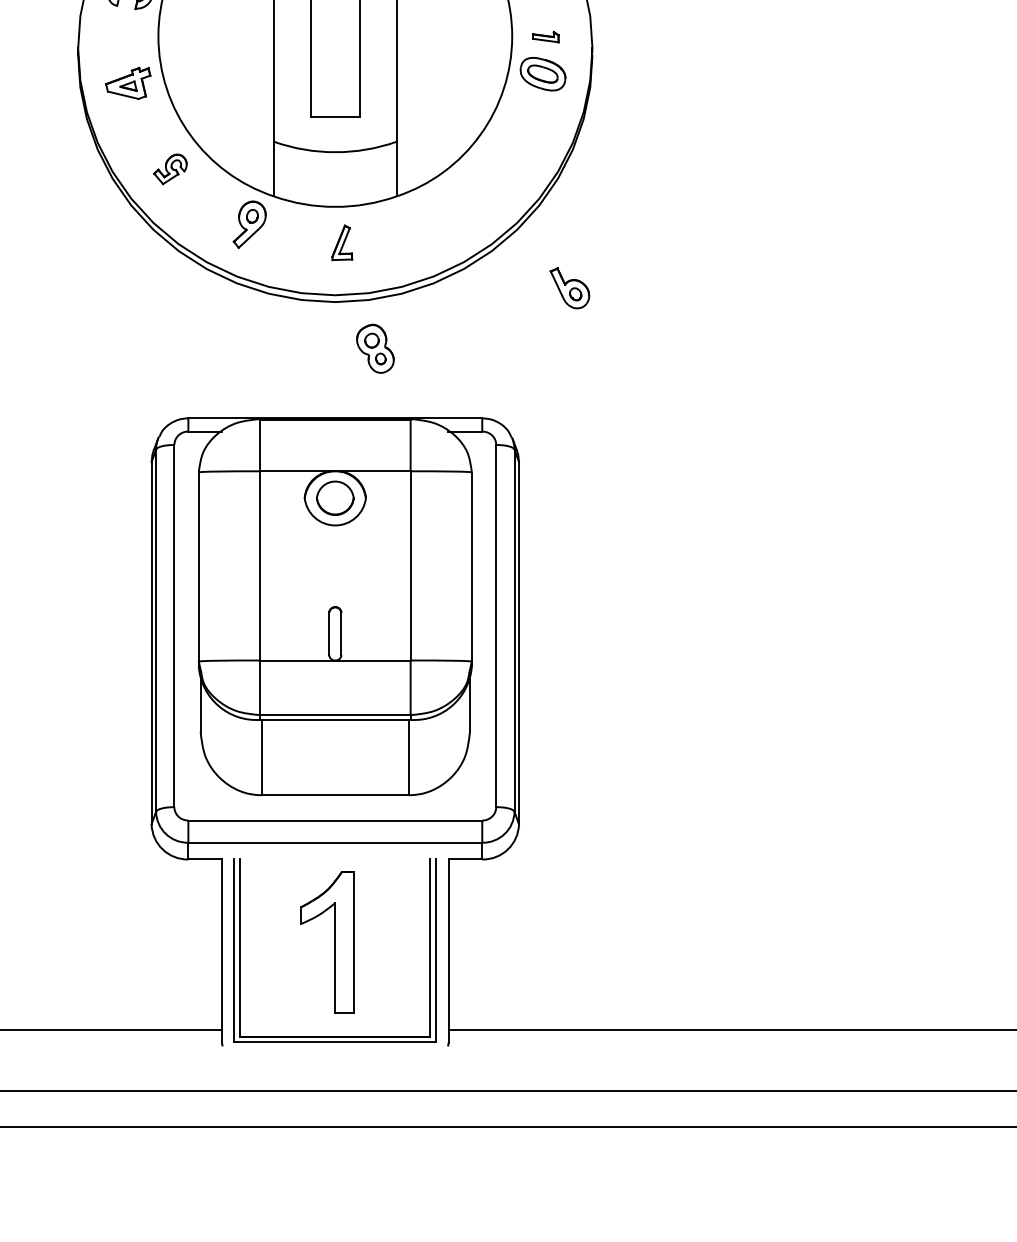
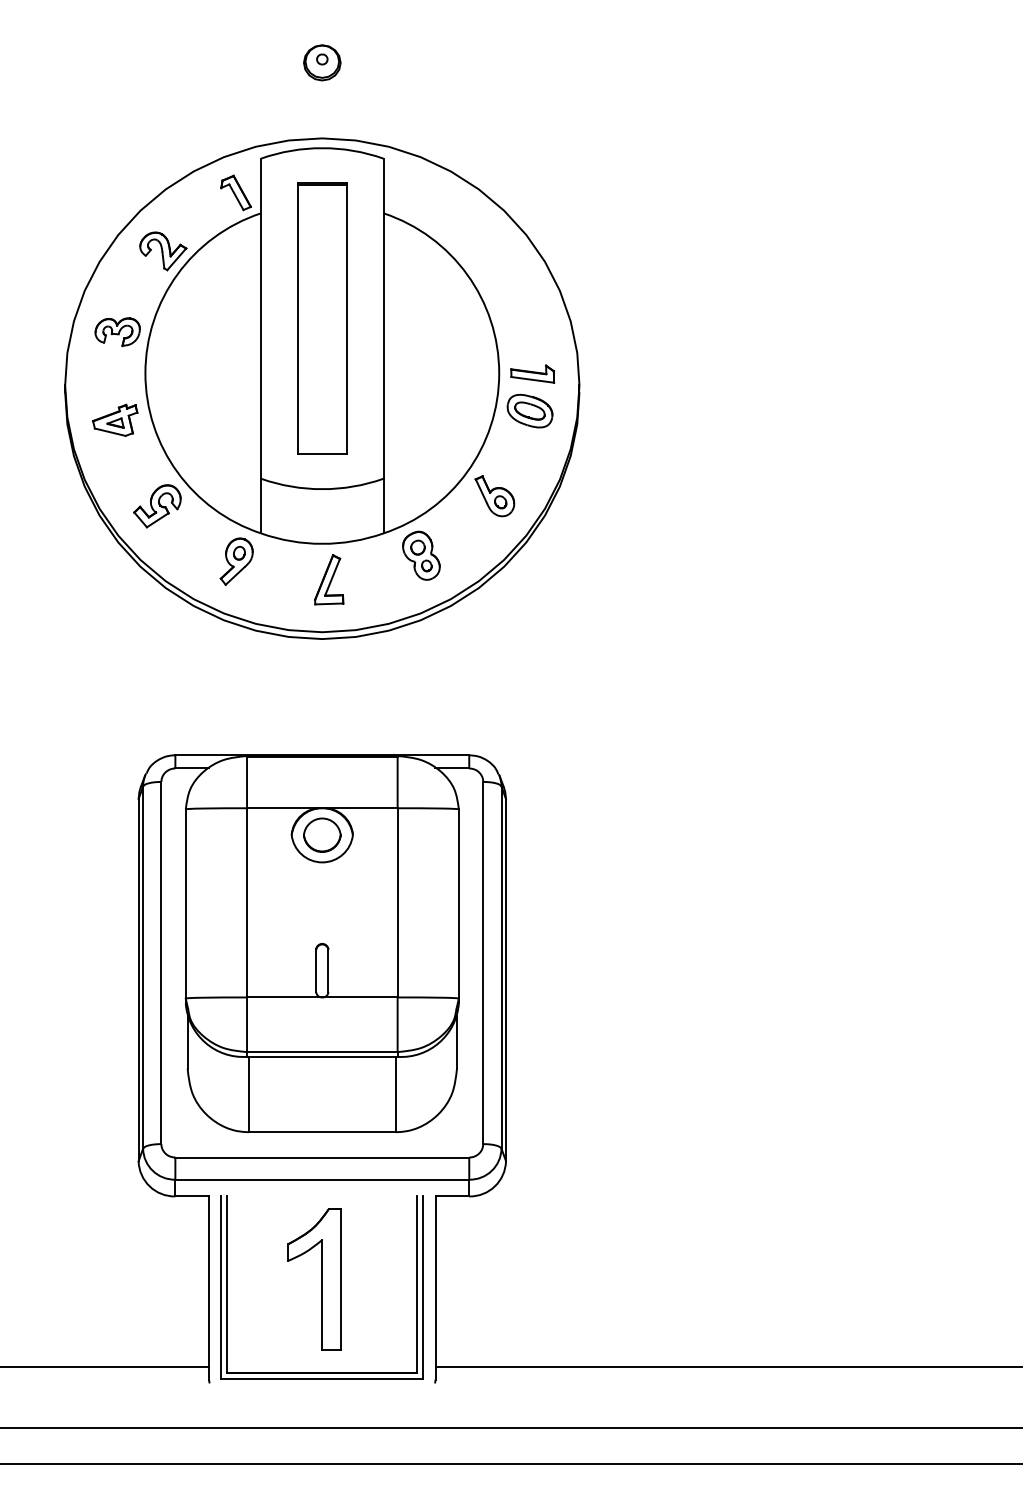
part: (545, 36) -> (532, 373), size x1.67
part: (170, 169) -> (157, 506), size x1.43
part: (342, 242) -> (329, 579), size x1.43
part: (569, 288) -> (494, 496), moved
part: (375, 348) -> (421, 555), moved

